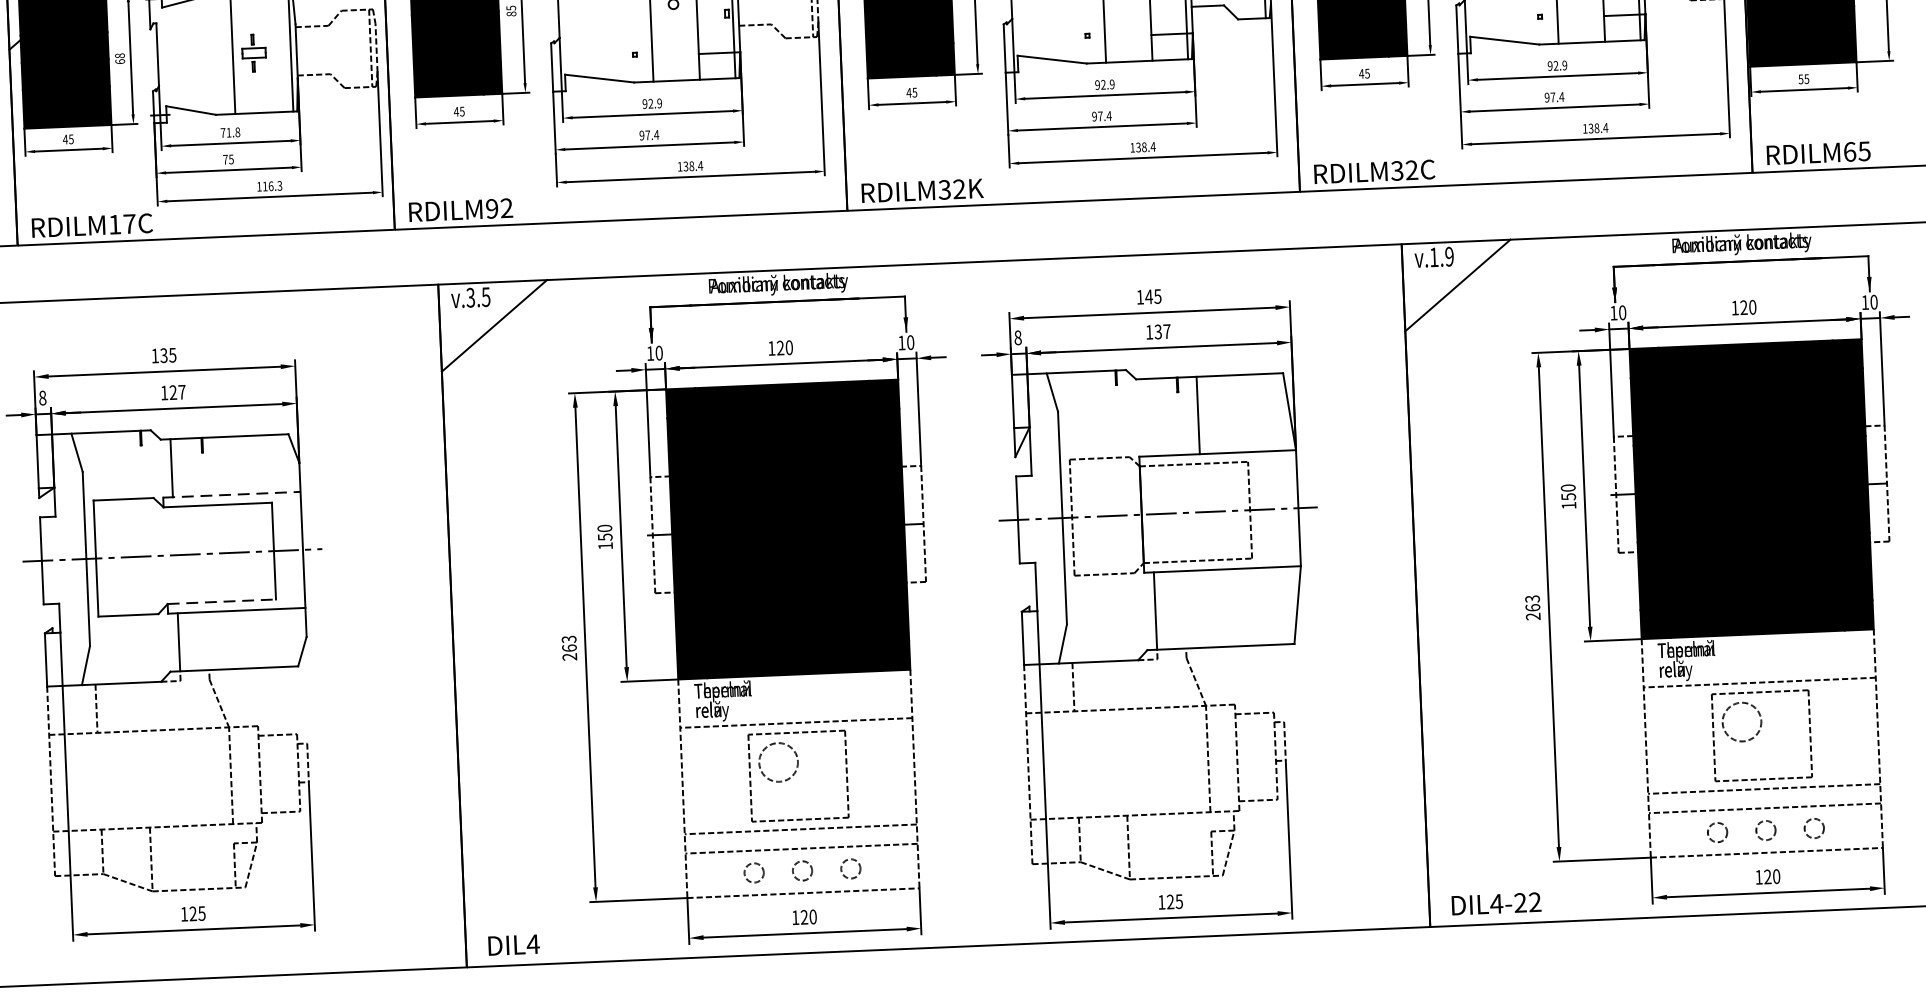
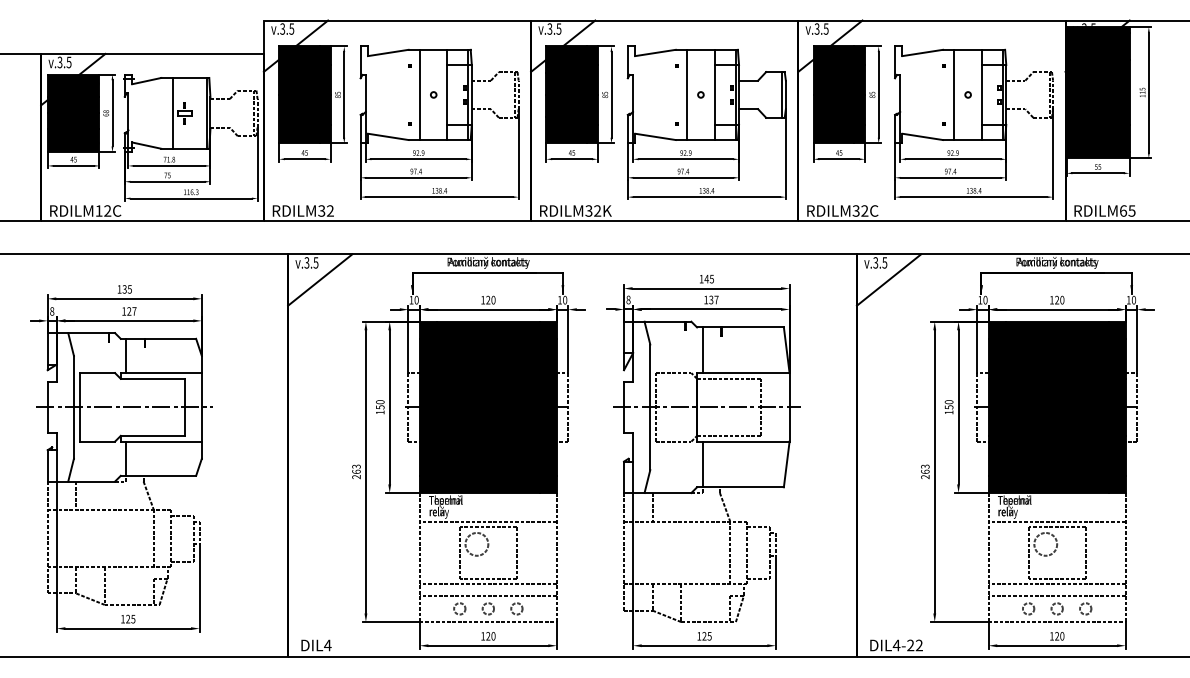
text: (491, 208) -> (321, 210), RDILM92 -> RDILM32
text: (129, 223) -> (107, 210), RDILM17C -> RDILM12C
text: (1442, 256) -> (880, 262), v.1.9 -> v.3.5
line: (1197, 415) -> (702, 350), moved
line: (232, 495) -> (161, 373), dashed -> solid
line: (221, 601) -> (152, 435), dashed -> solid

